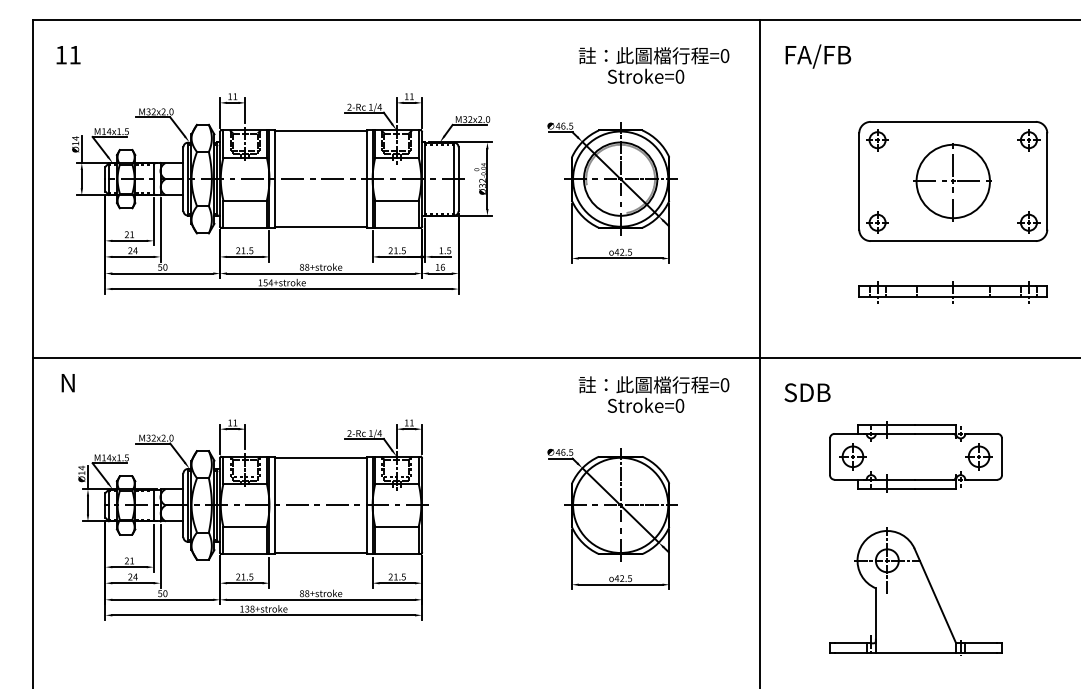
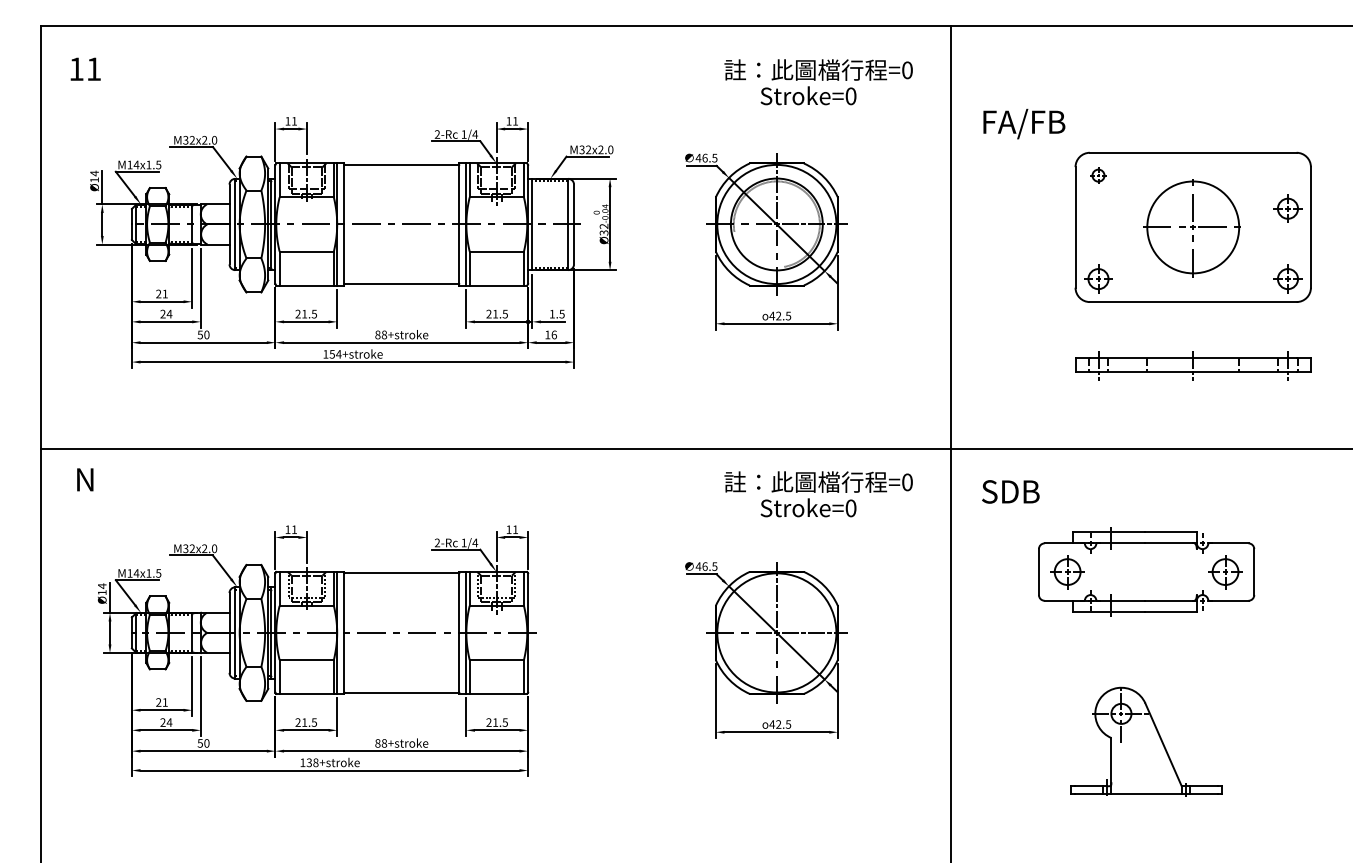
text: (818, 56) -> (1024, 123), moved
part: (877, 140) -> (1098, 175), size x0.6
part: (1028, 140) -> (1287, 208), moved
part: (915, 591) -> (1146, 740), size x0.7

